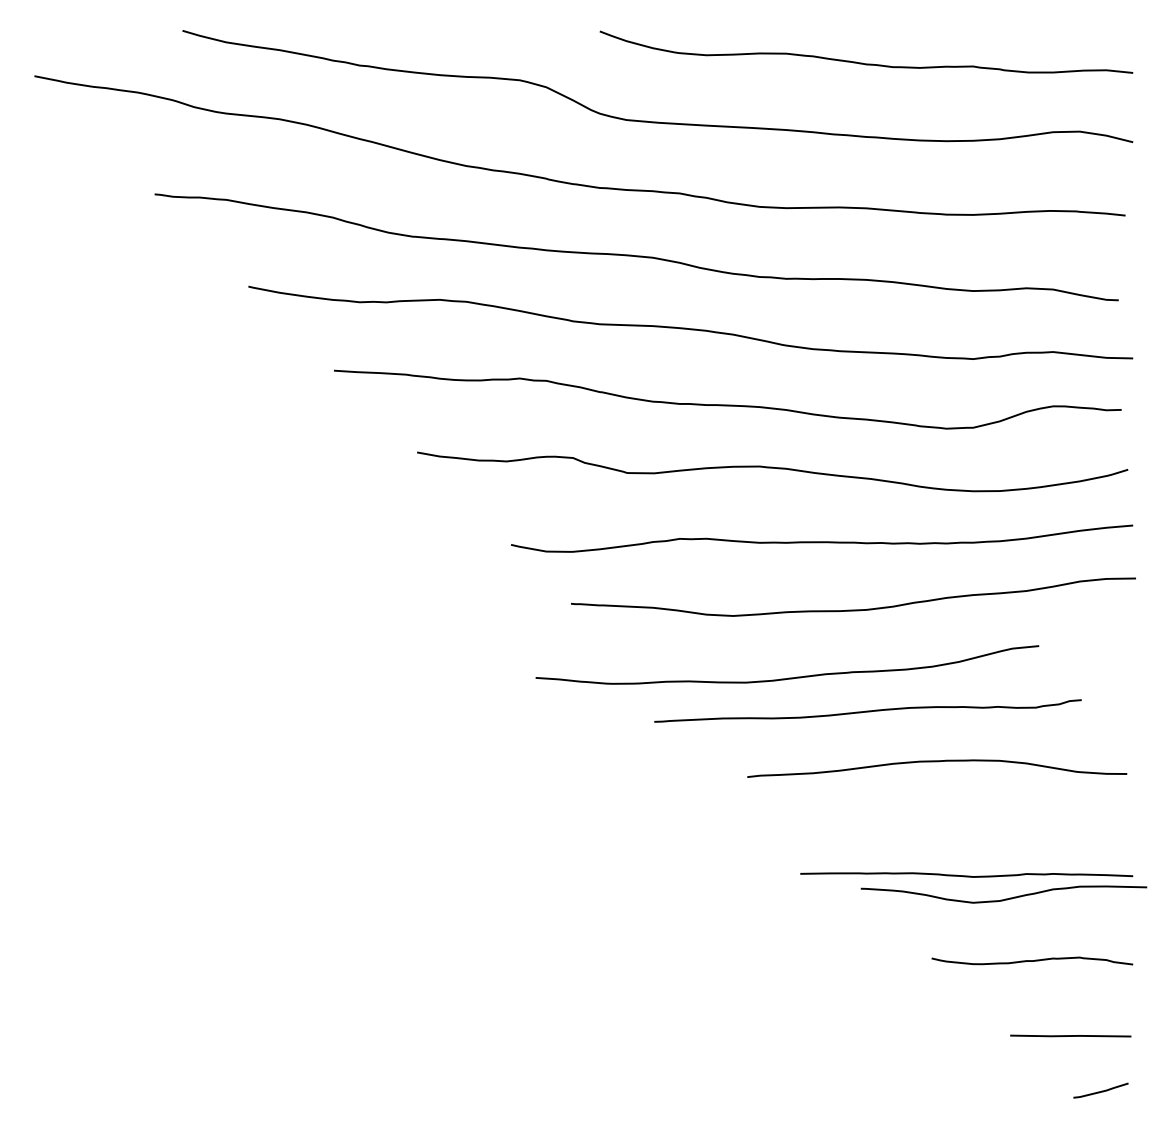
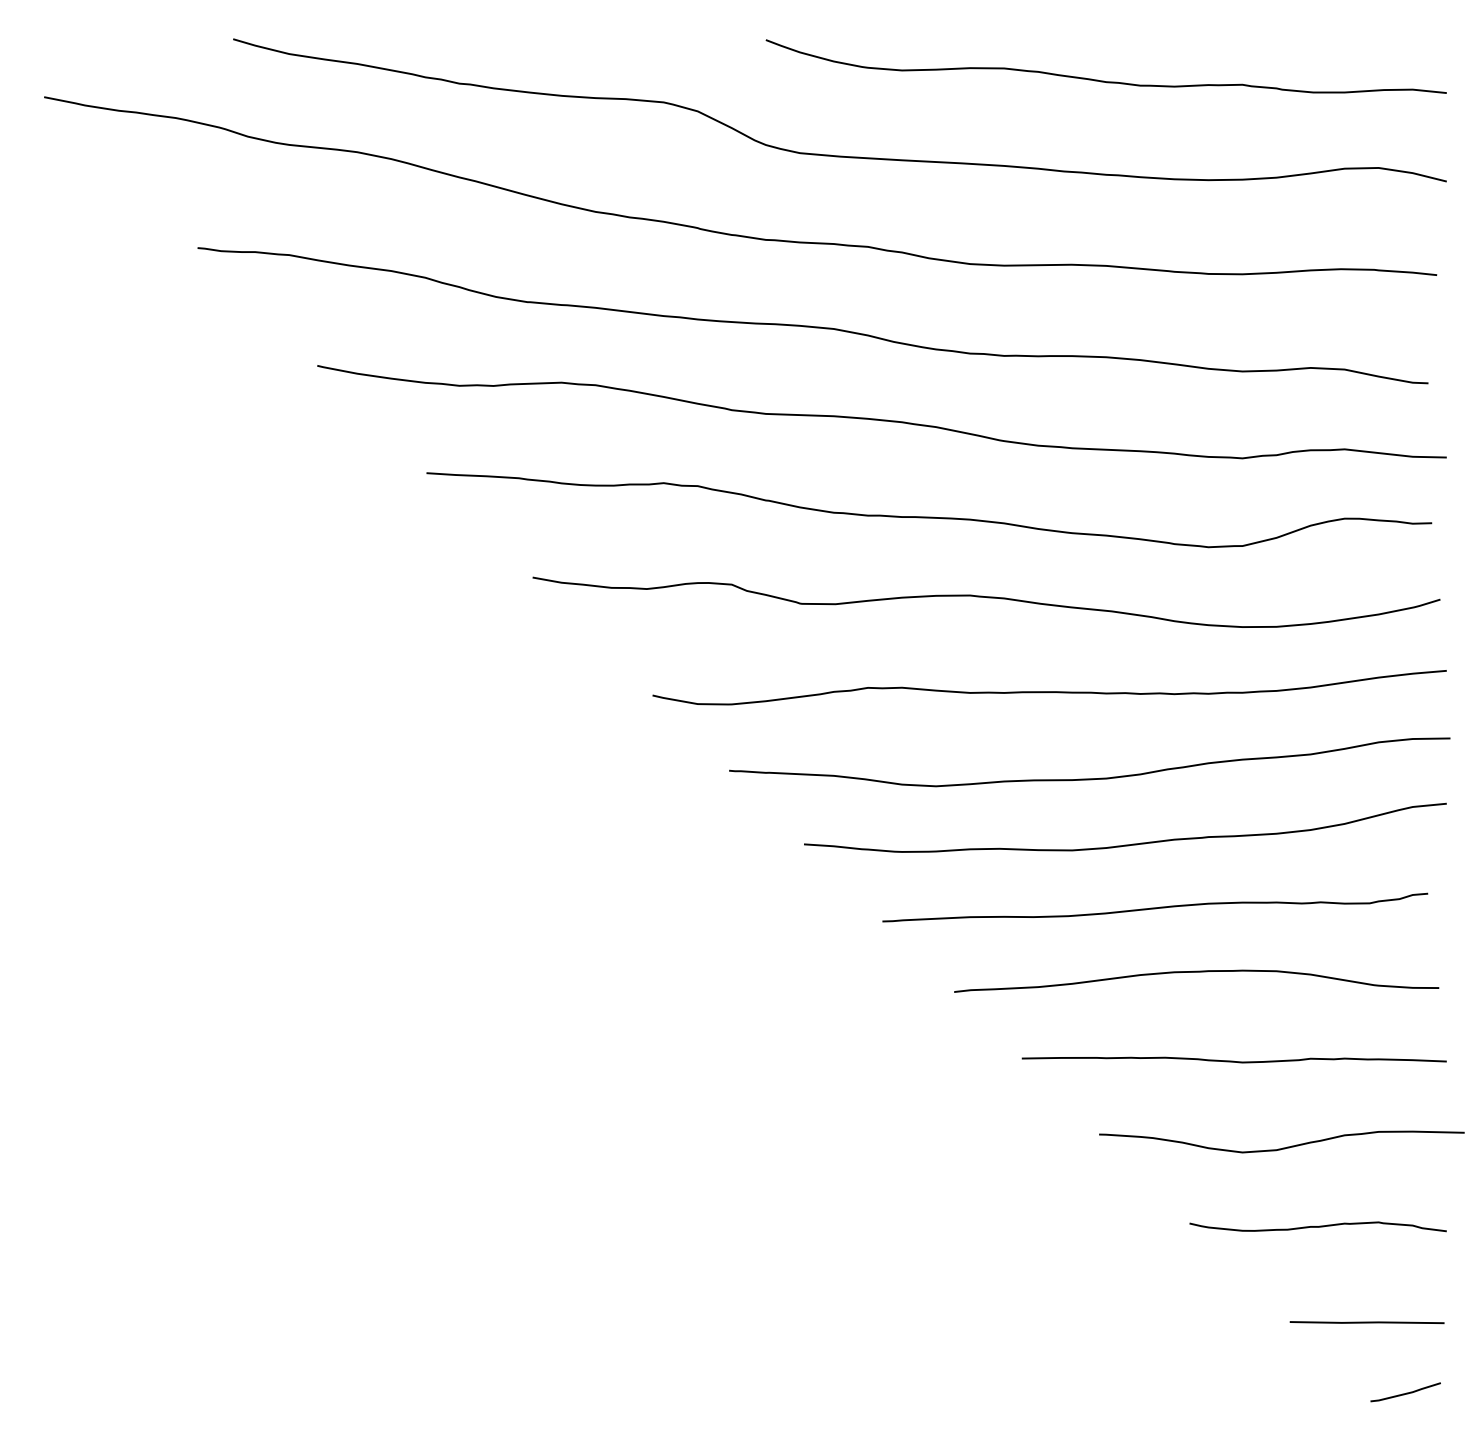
curve: (787, 678) -> (1125, 844), moved
curve: (868, 710) -> (1155, 907), moved
curve: (966, 875) -> (1233, 1060), moved

